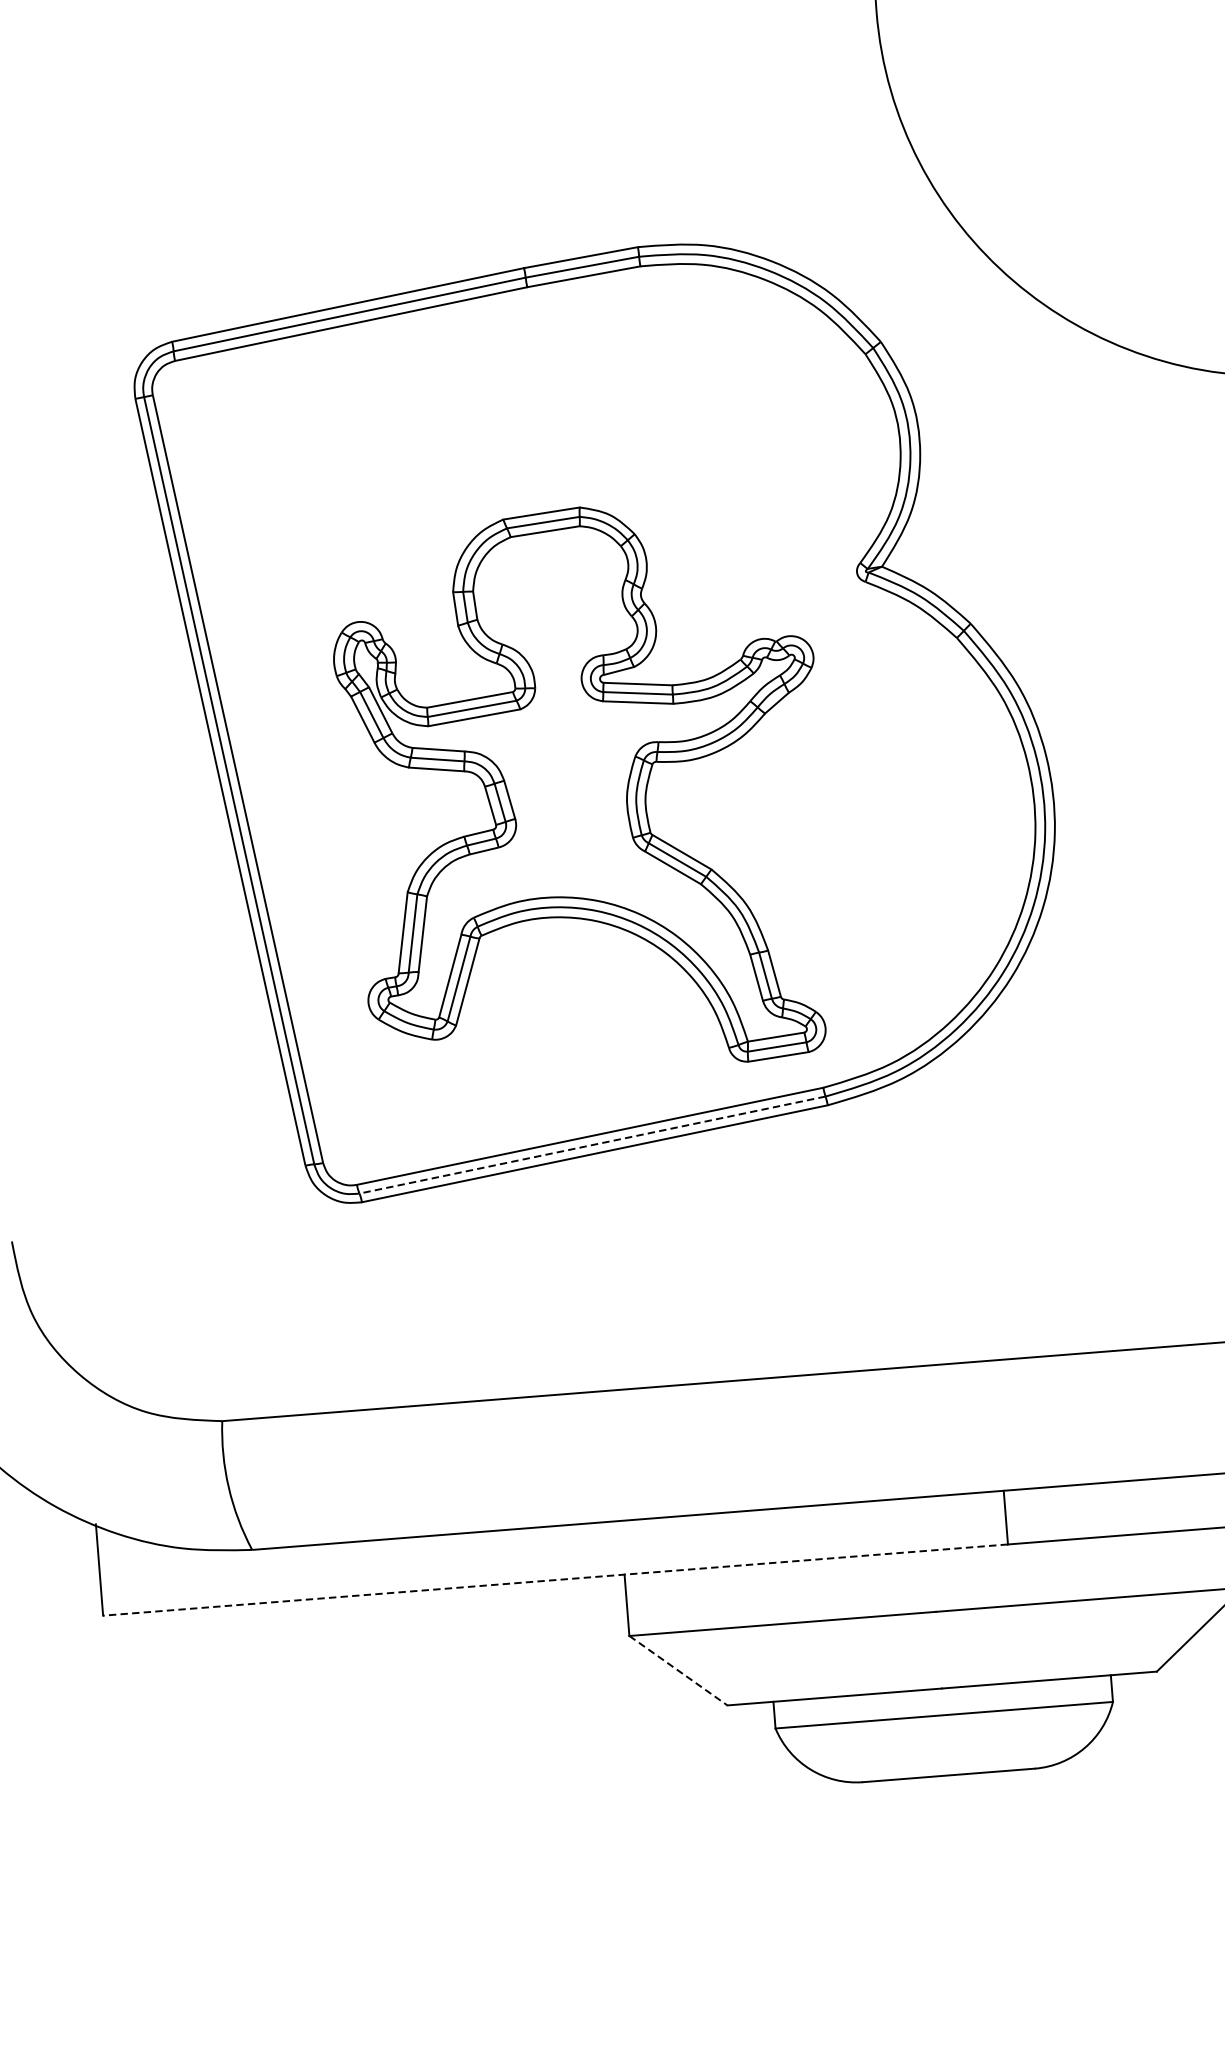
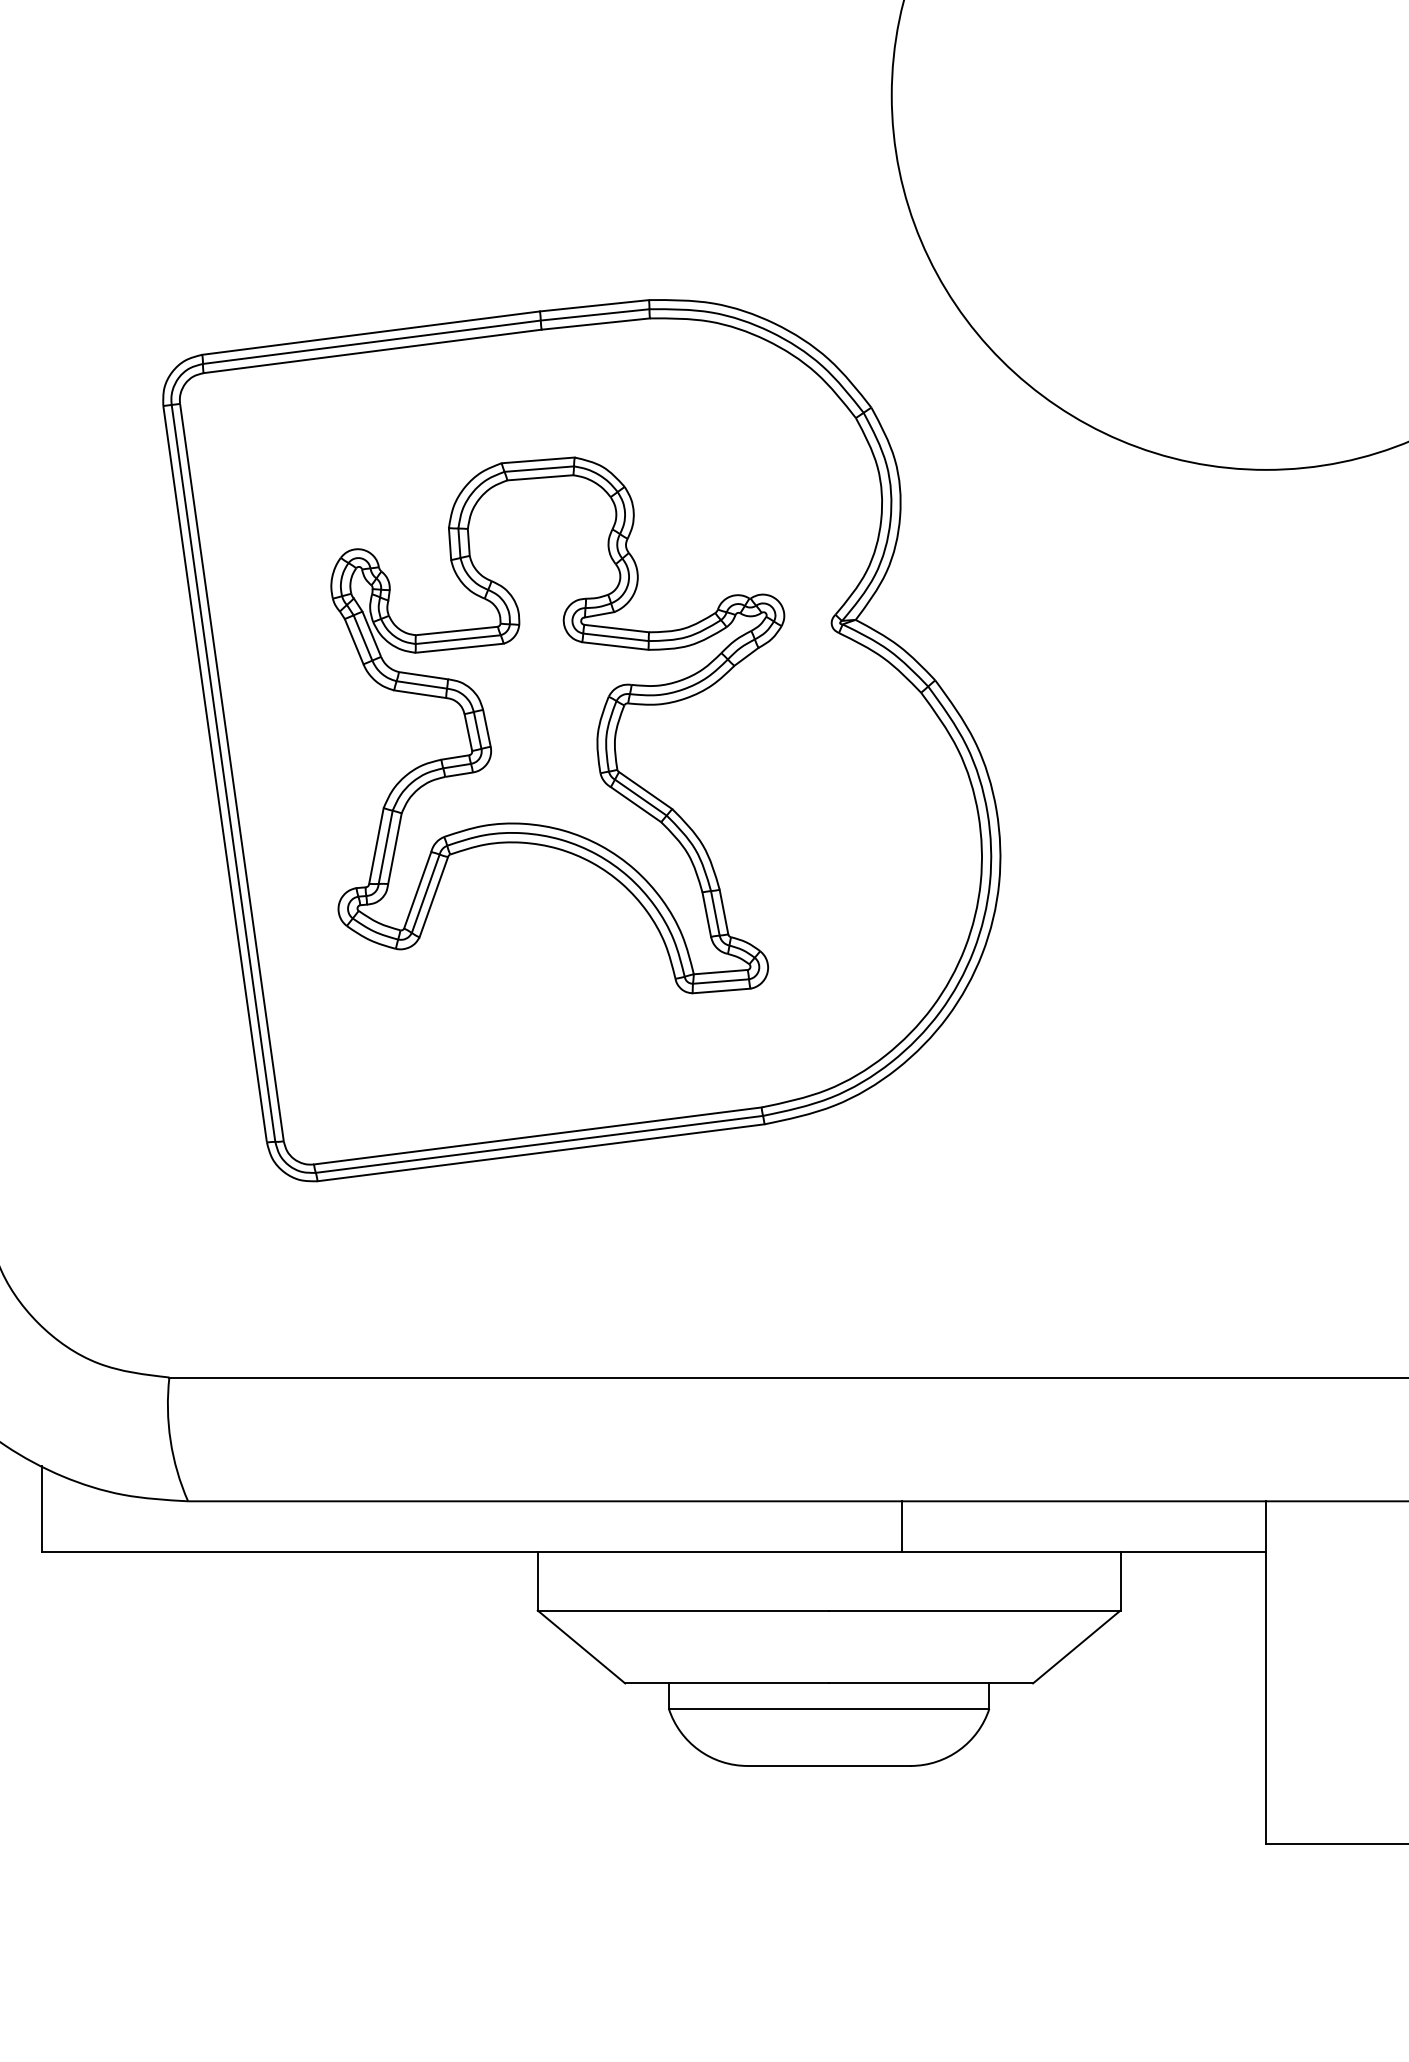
part: (583, 791) -> (557, 725), moved
line: (591, 1145) -> (538, 1144), dashed -> solid
line: (555, 1580) -> (472, 1552), dashed -> solid
line: (678, 1671) -> (581, 1647), dashed -> solid

